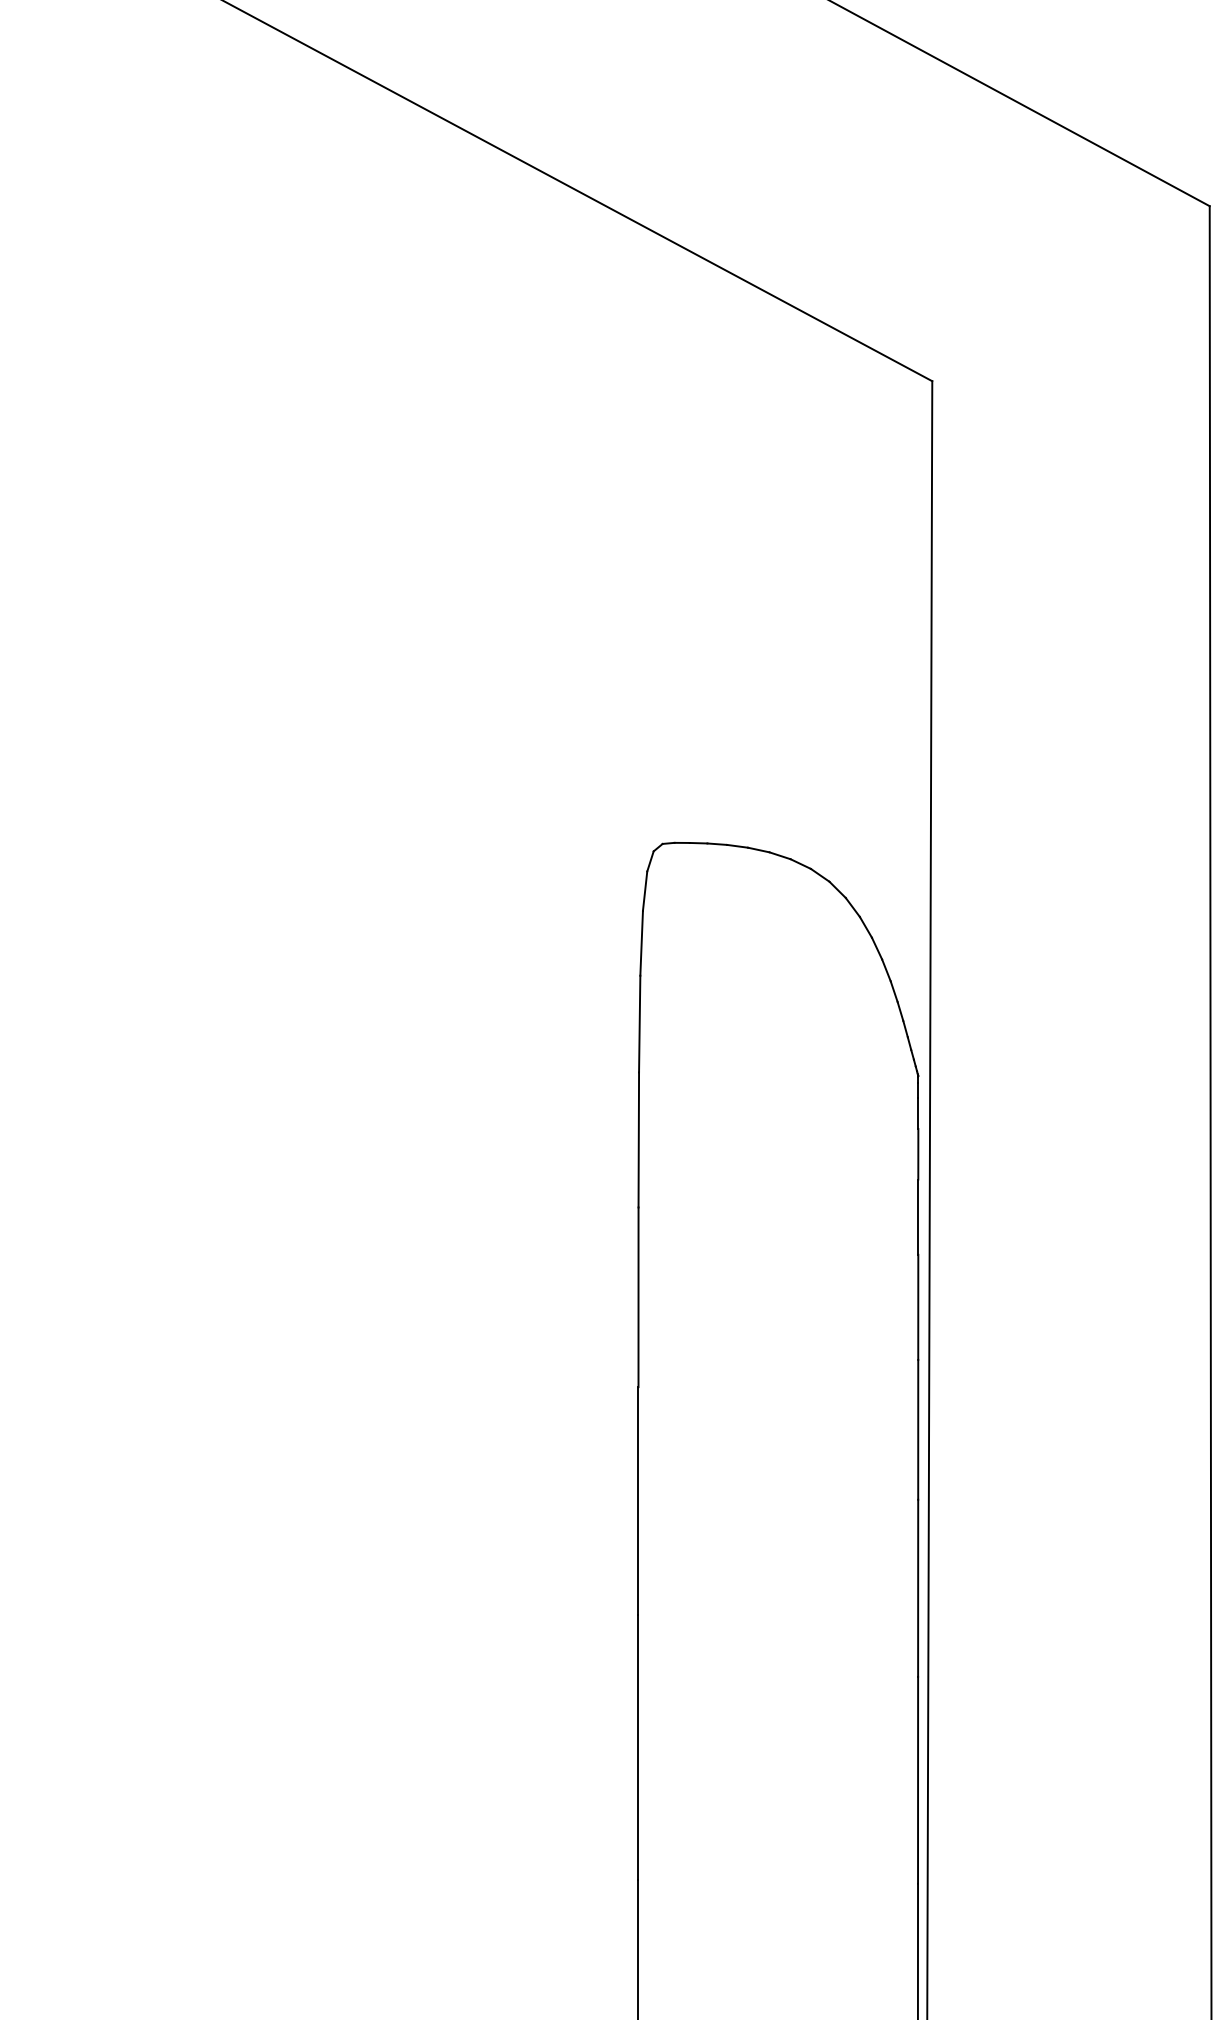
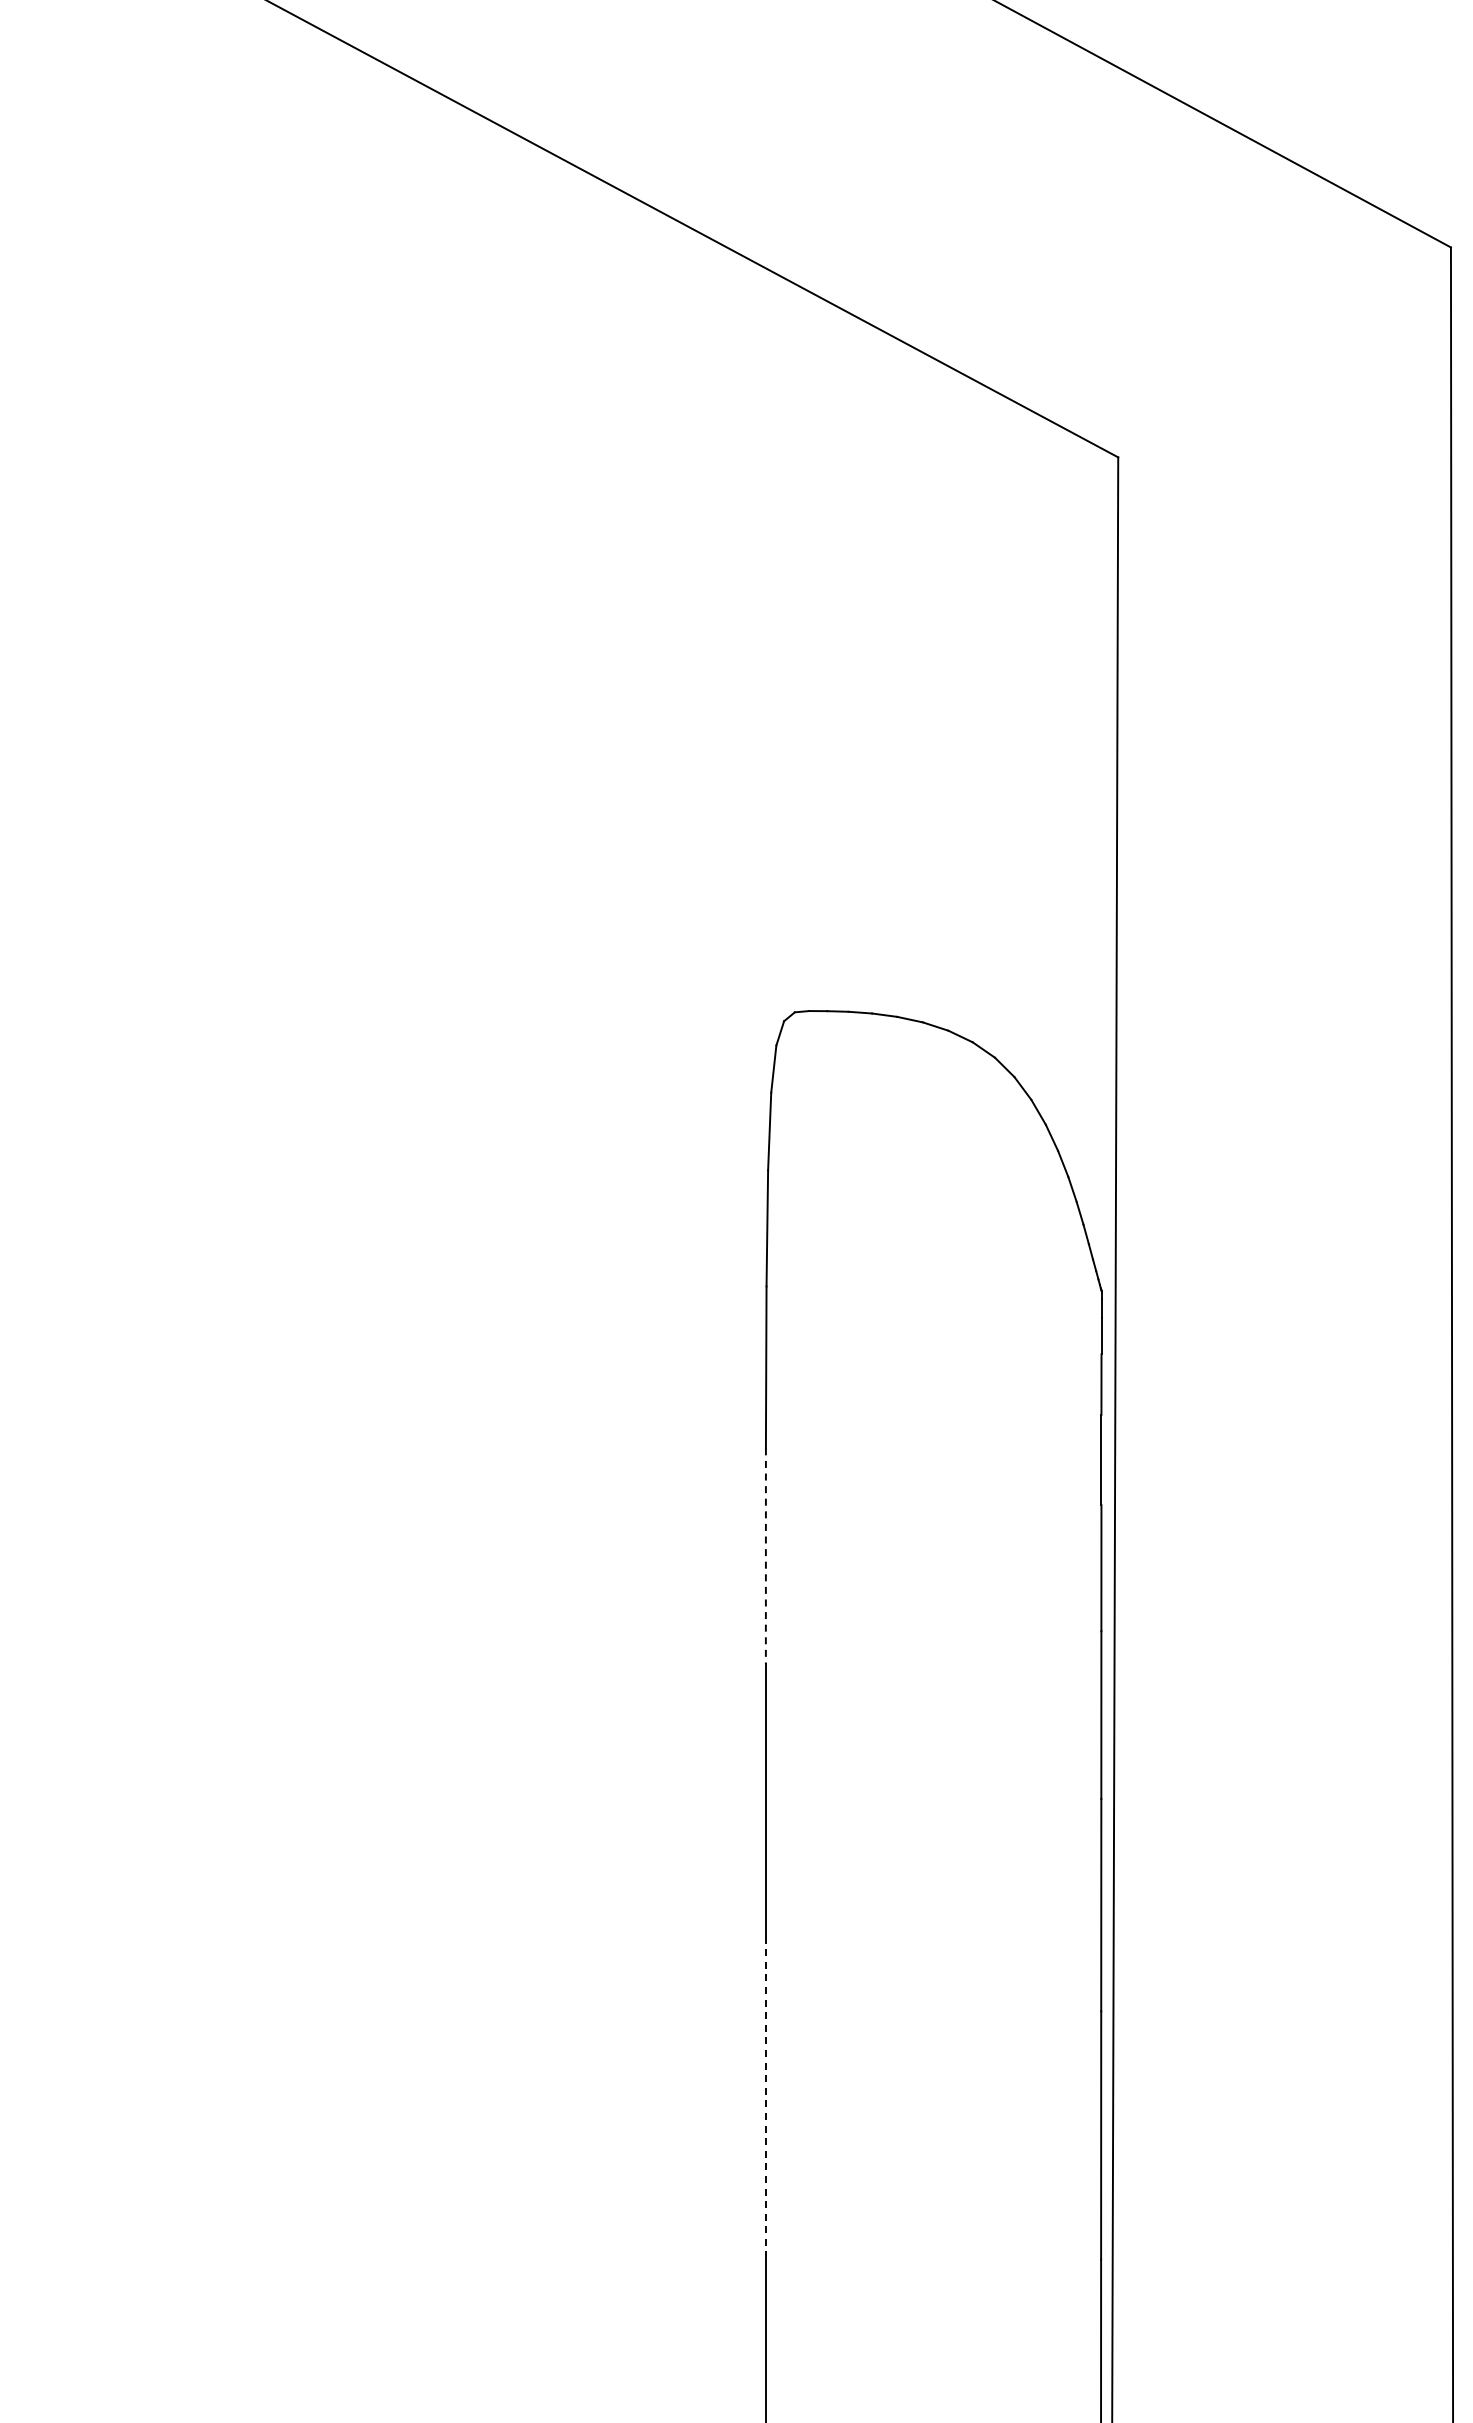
line: (638, 1297) -> (765, 1556), solid -> dashed
line: (638, 1747) -> (765, 2096), solid -> dashed

